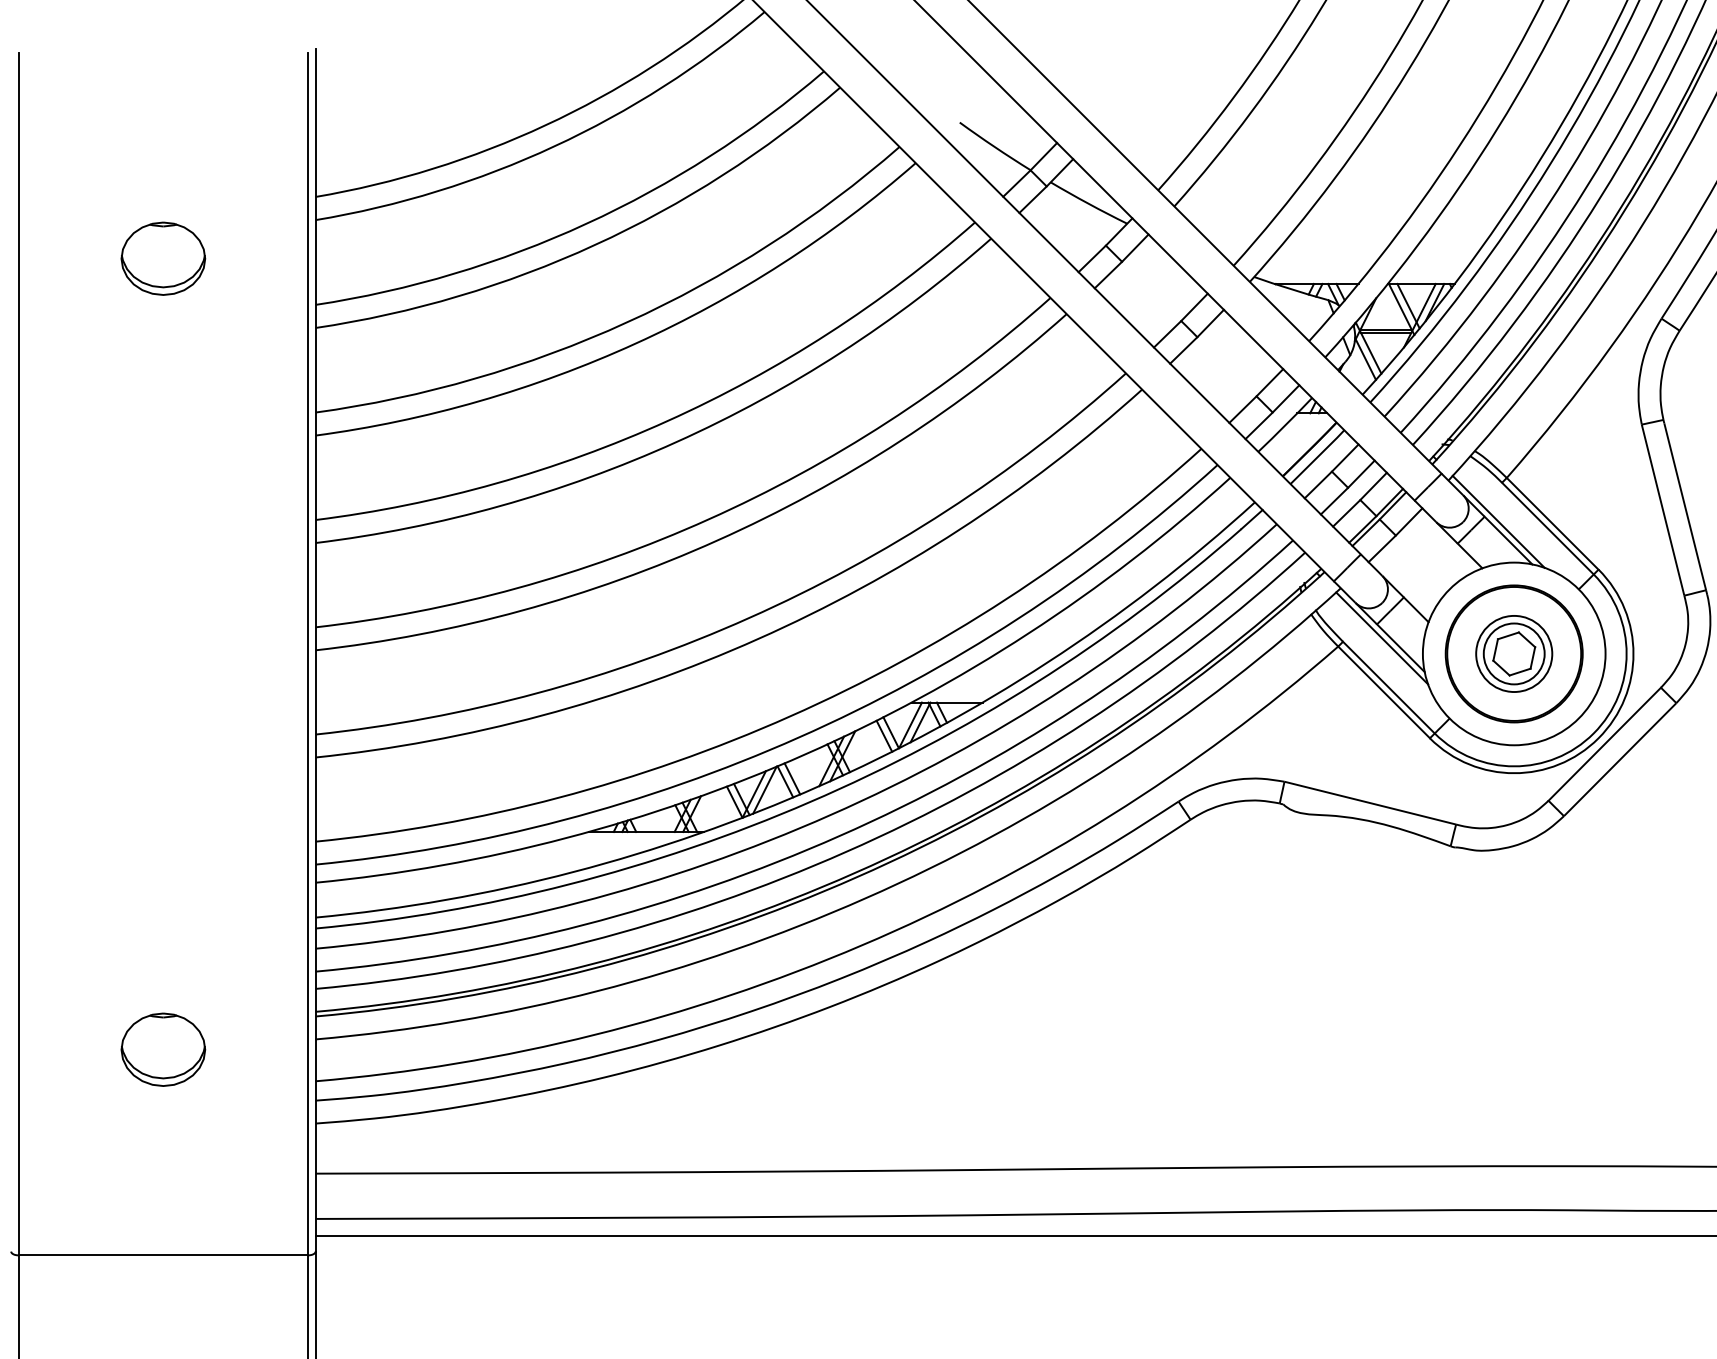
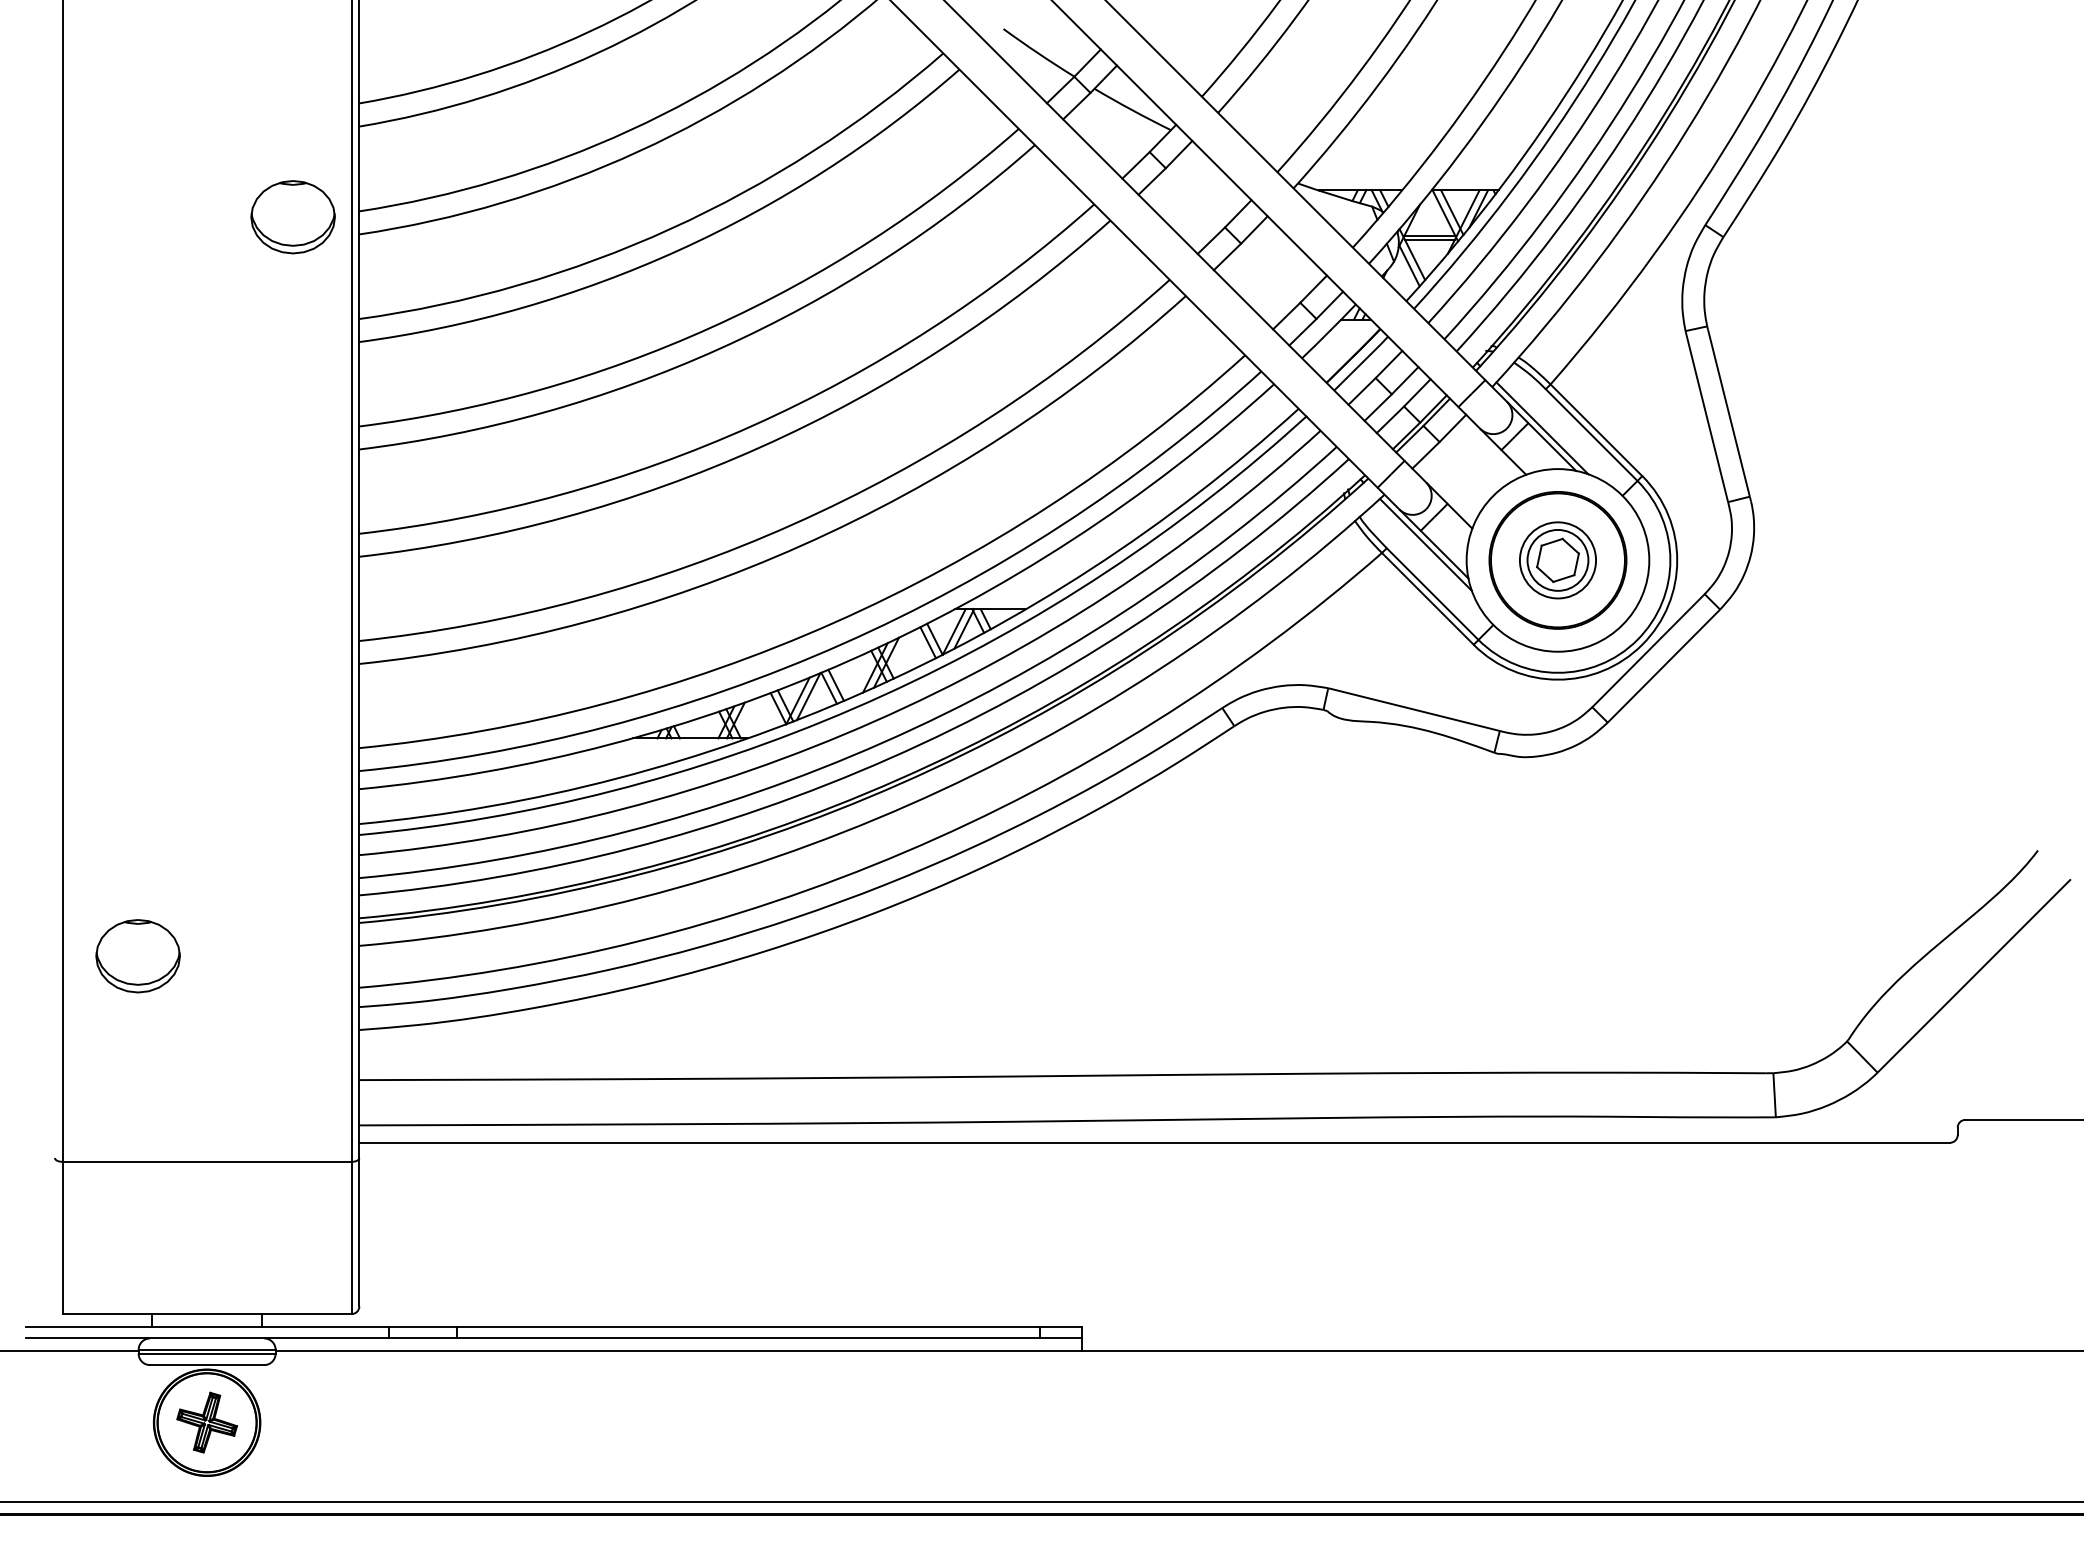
part: (162, 259) -> (292, 217), moved
part: (162, 1050) -> (137, 956), moved

